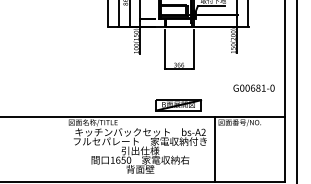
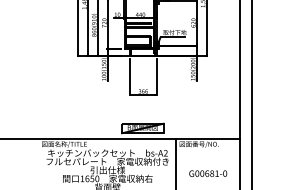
text: (254, 88) -> (208, 173), moved

